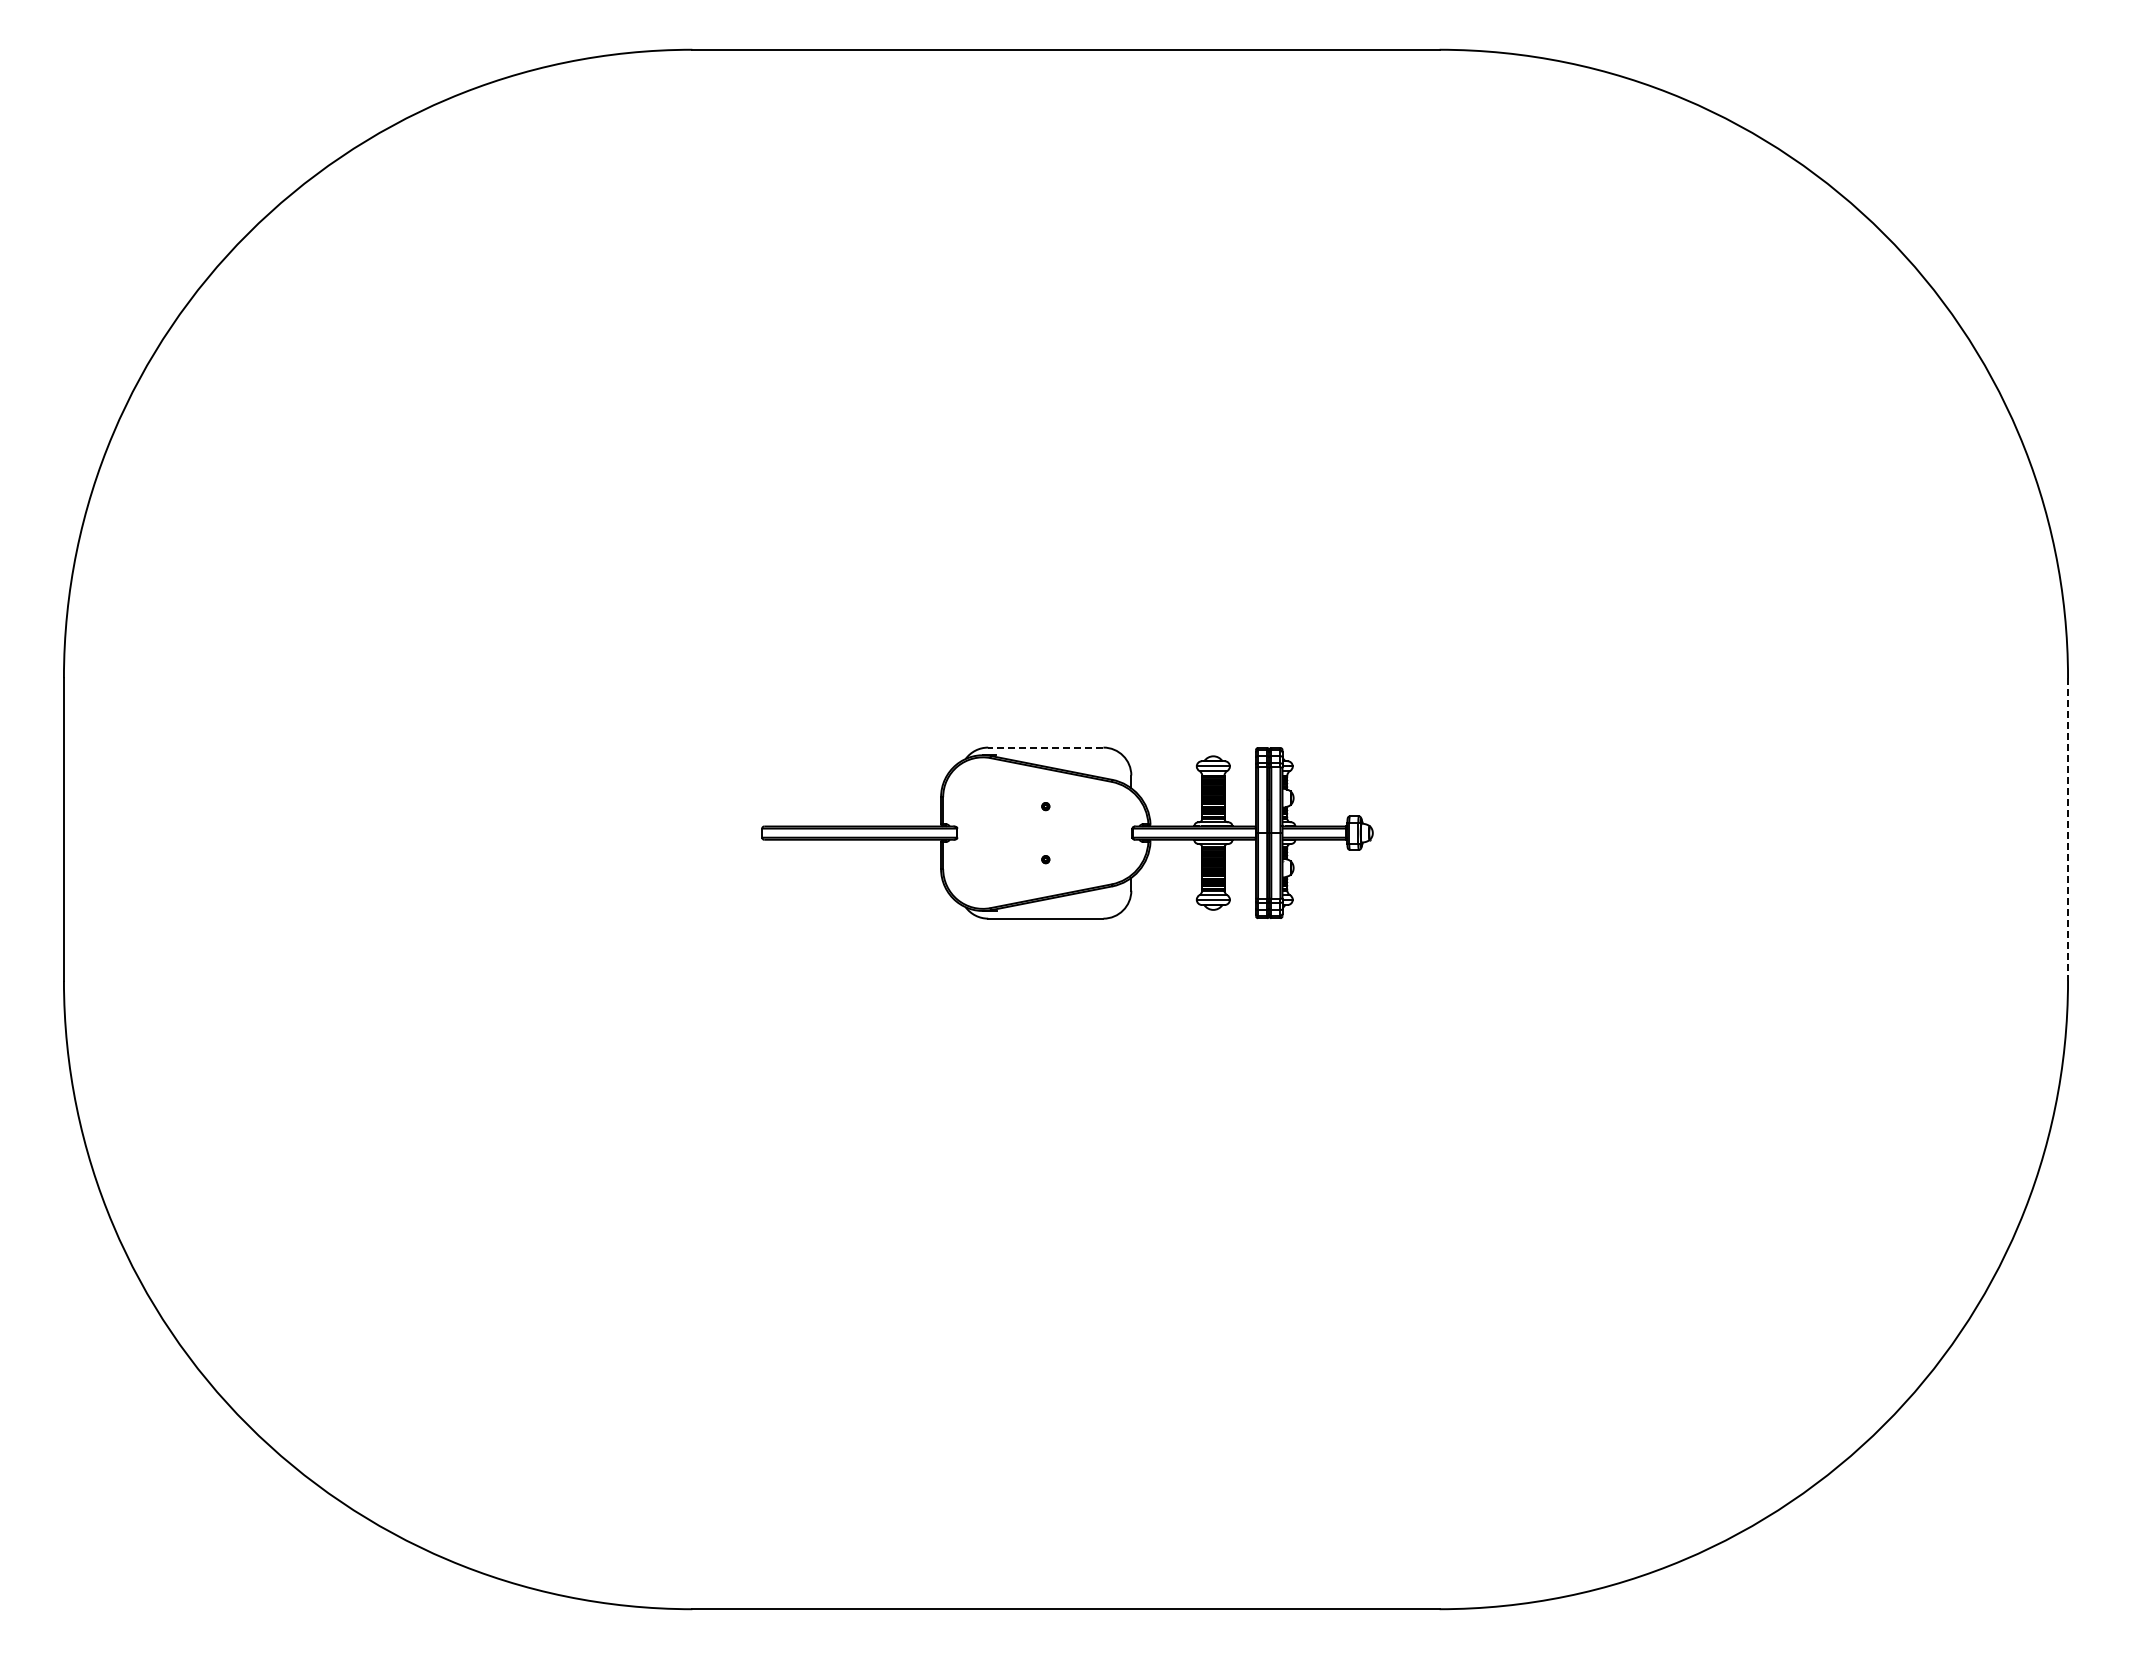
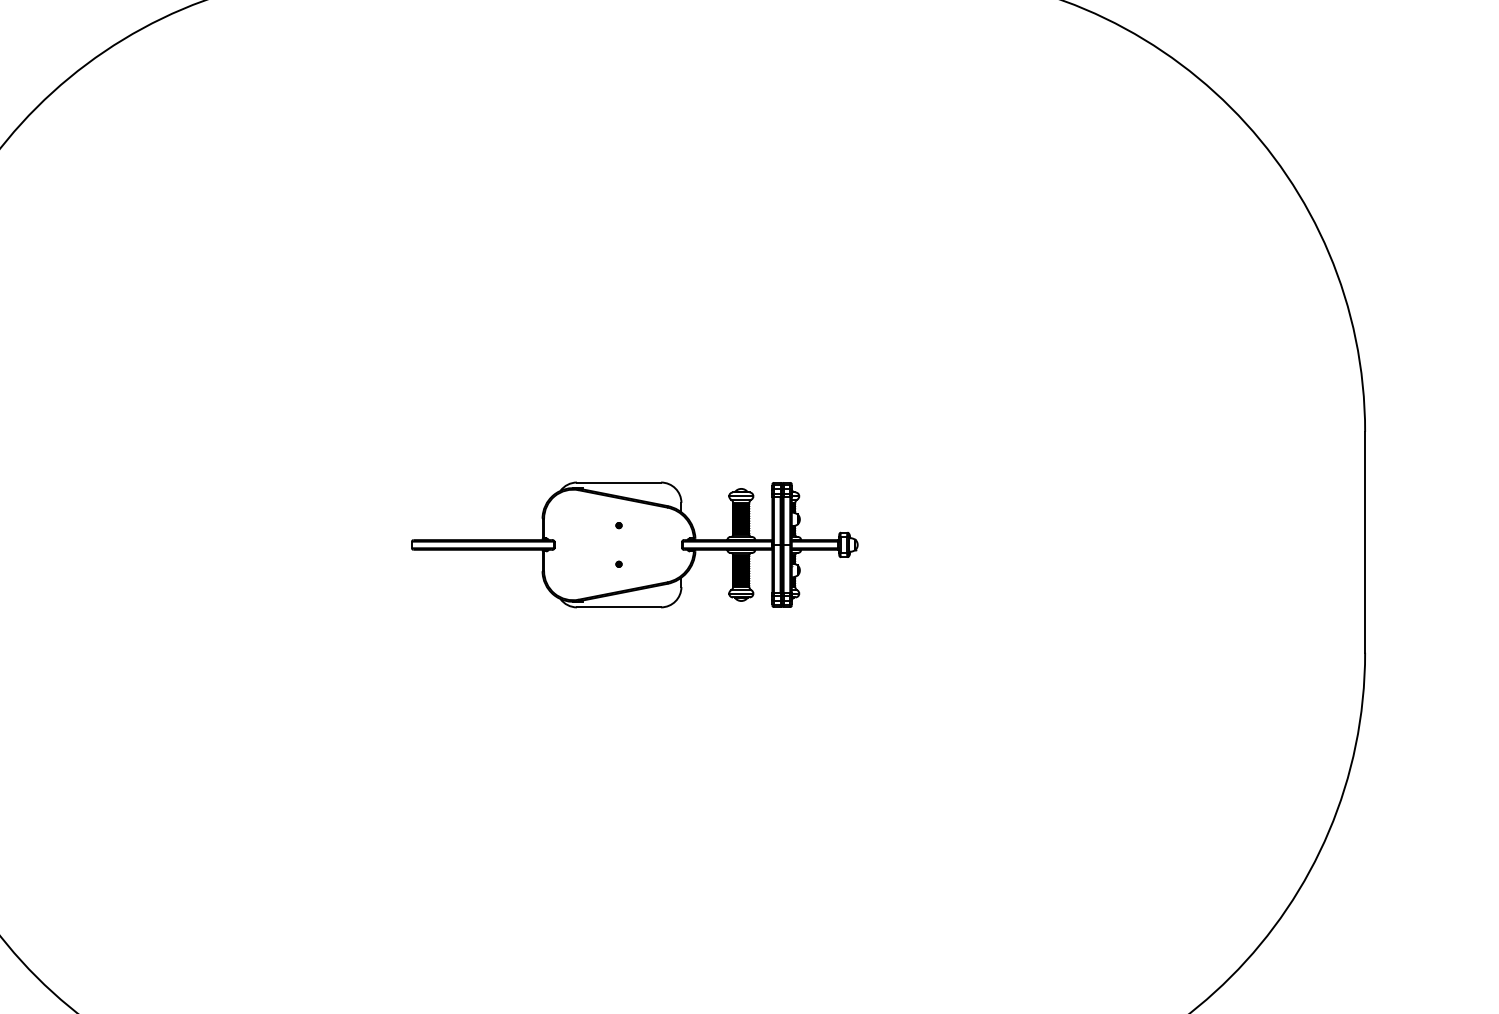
line: (1045, 747) -> (618, 482), dashed -> solid
line: (2068, 829) -> (1365, 542), dashed -> solid

